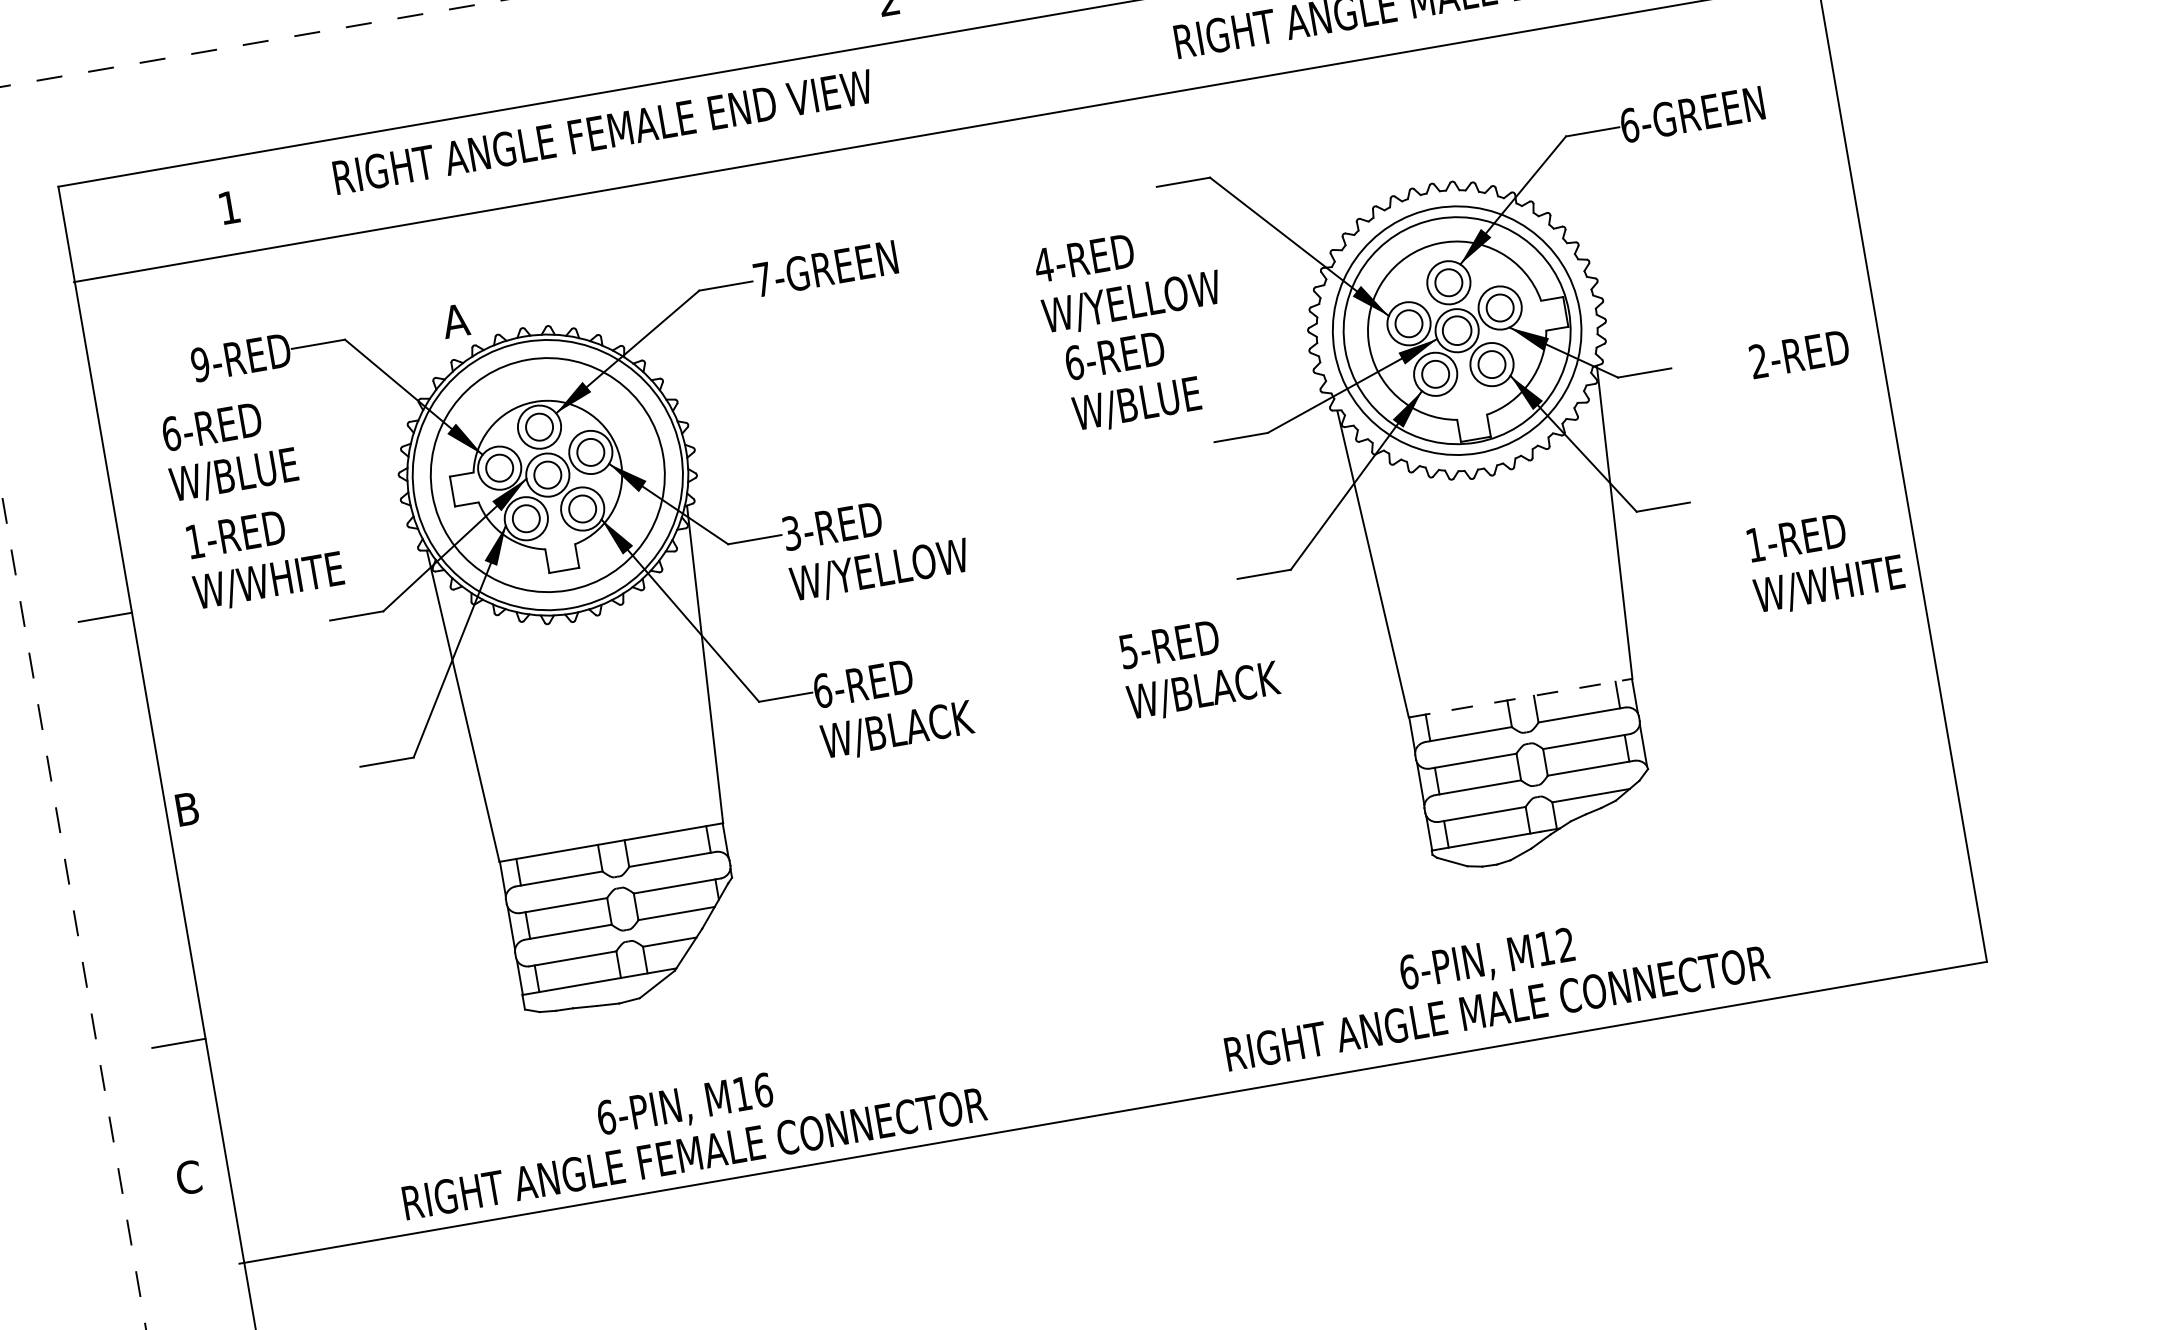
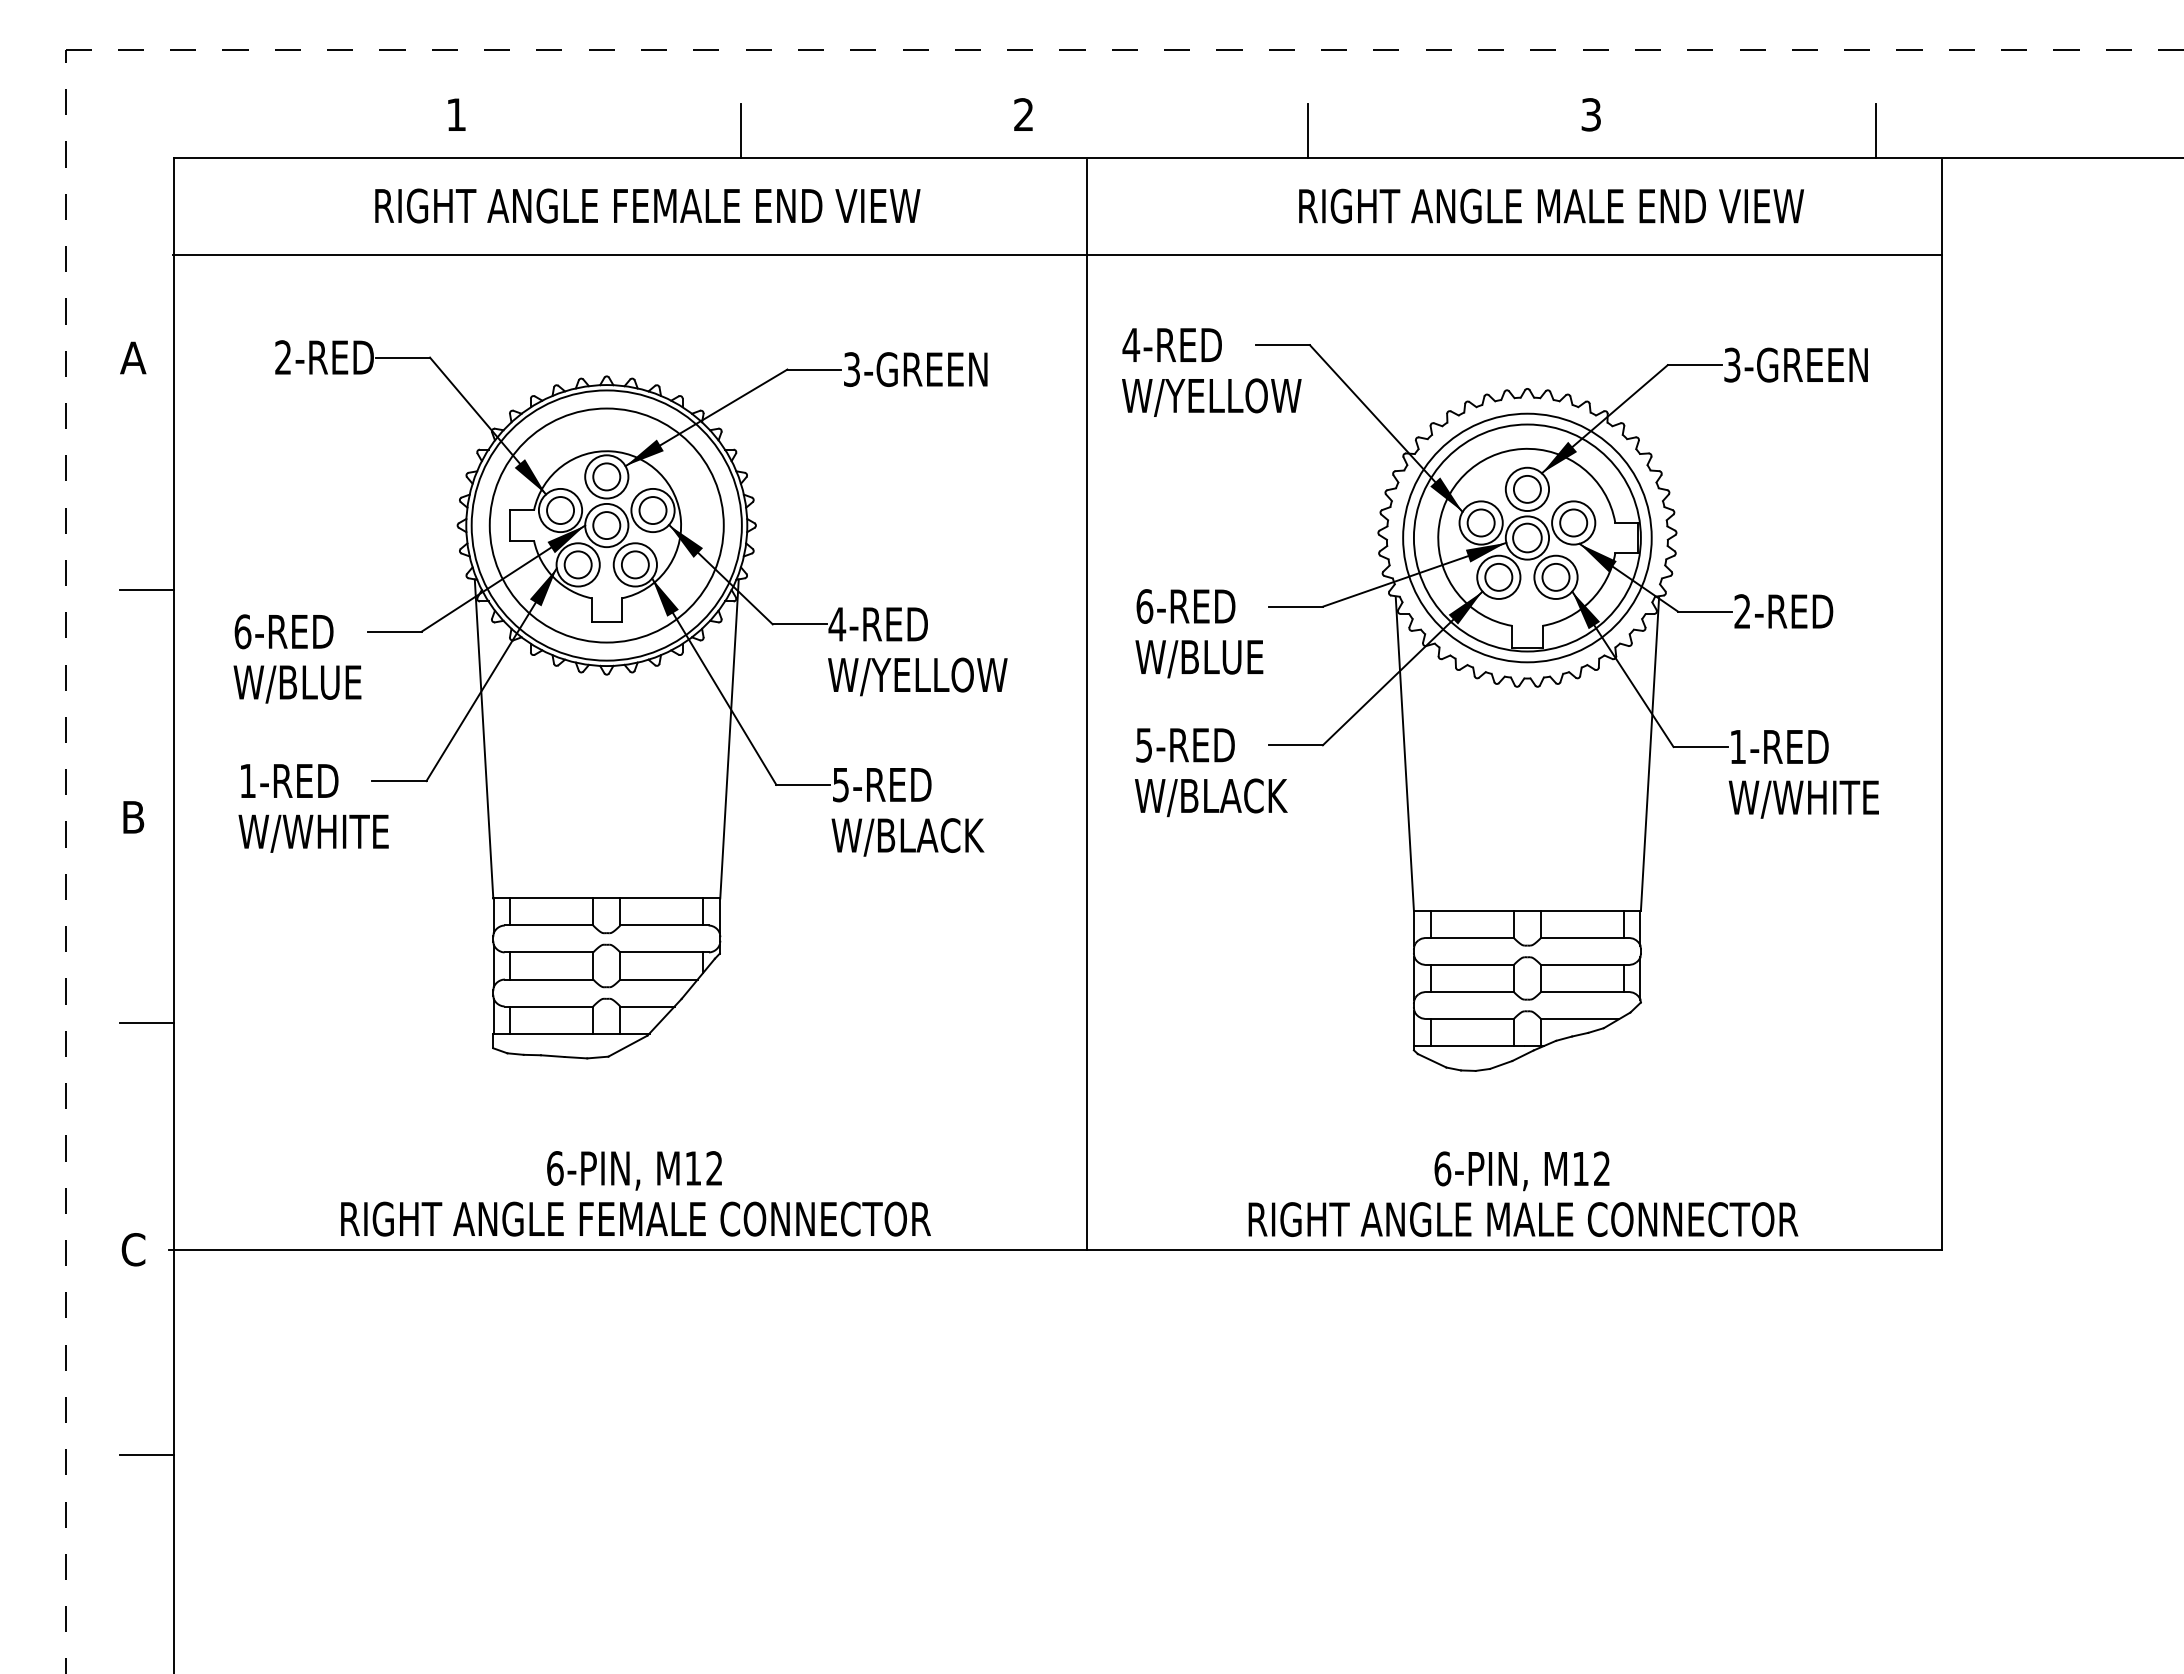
line: (613, 63) -> (741, 131), added
text: (1629, 124) -> (1732, 364), 6-GREEN -> 3-GREEN
text: (602, 131) -> (647, 205), moved
text: (229, 207) -> (456, 114), moved
text: (1127, 278) -> (1211, 372), moved
text: (762, 279) -> (851, 369), 7-GREEN -> 3-GREEN
text: (455, 320) -> (133, 357), moved
text: (1799, 354) -> (1783, 611), moved
text: (200, 364) -> (283, 357), 9-RED -> 2-RED
text: (1132, 380) -> (1199, 633), moved
text: (229, 450) -> (297, 658), moved
text: (792, 533) -> (837, 624), 3-RED -> 4-RED
text: (264, 557) -> (313, 808), moved
text: (1824, 560) -> (1803, 774), moved
line: (1052, 570) -> (1087, 705), added
text: (1199, 666) -> (1211, 772), moved
text: (822, 690) -> (840, 784), 6-RED -> 5-RED
line: (1520, 697) -> (1527, 910), dashed -> solid
text: (187, 809) -> (133, 817), moved
text: (1492, 982) -> (1523, 1193), moved
text: (763, 1090) -> (714, 1168), M16 -> M12
text: (188, 1177) -> (133, 1249), moved

